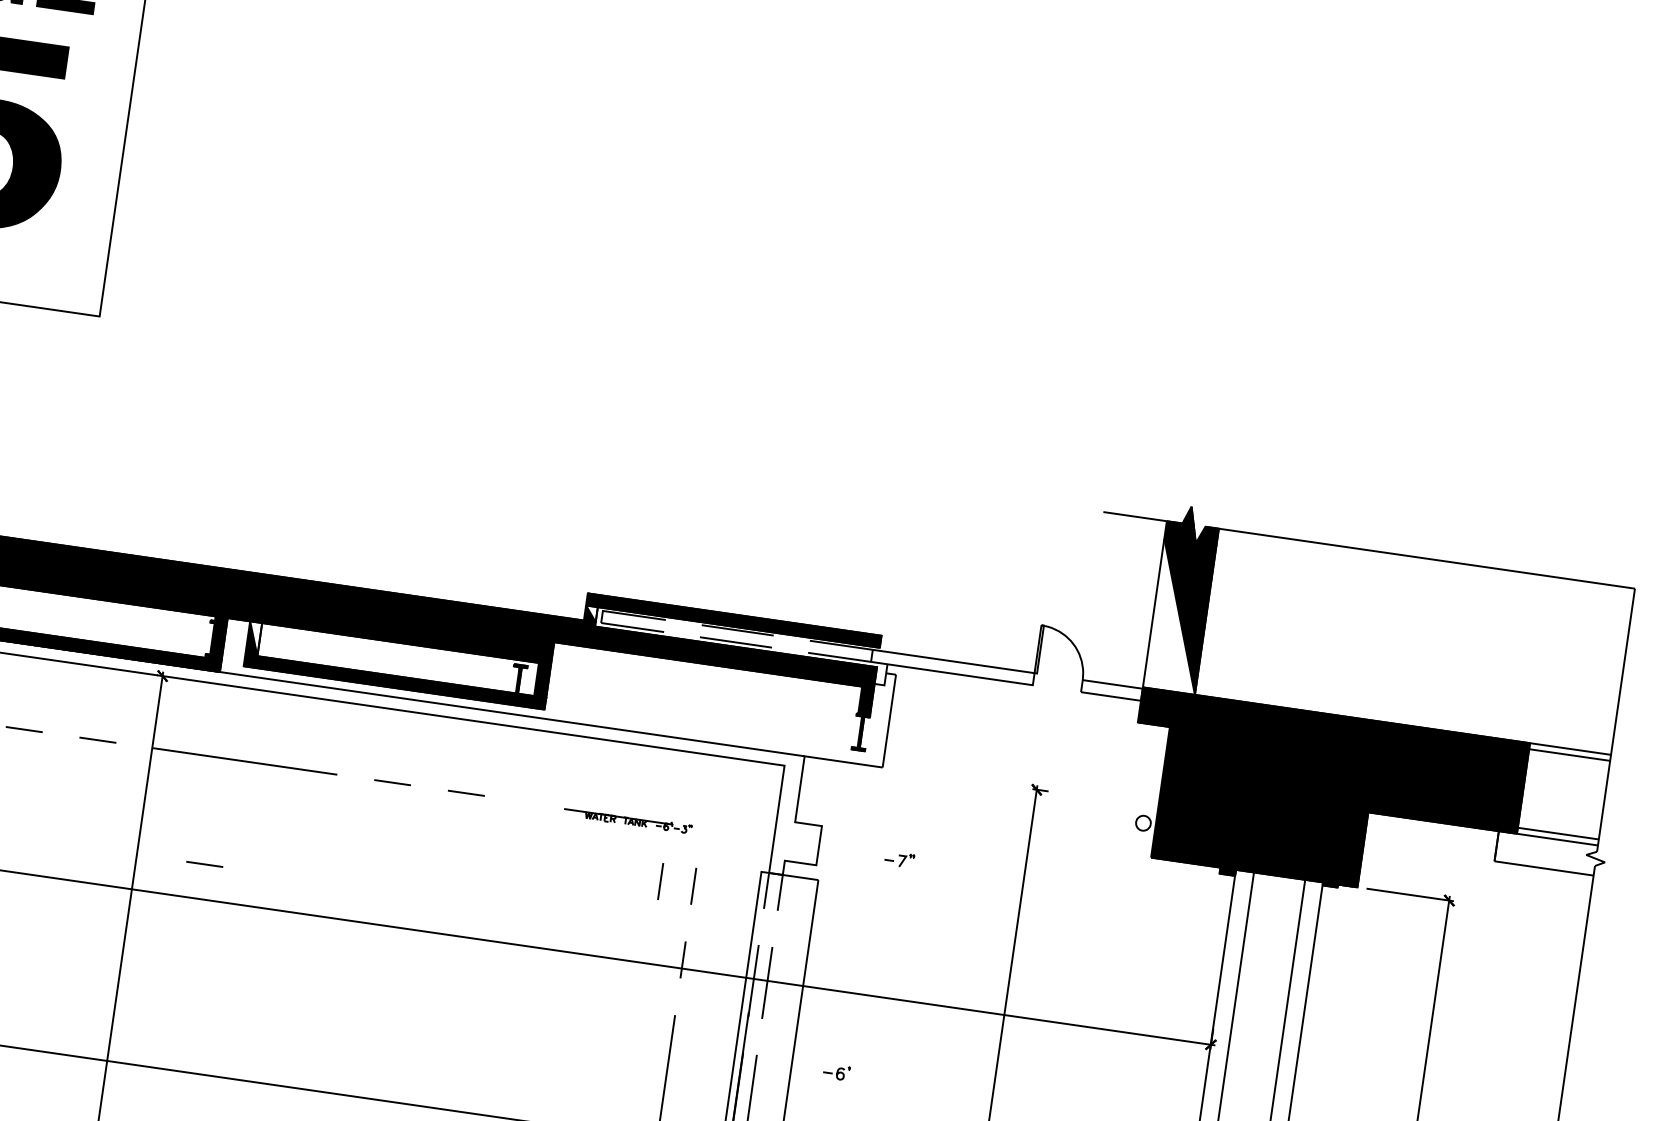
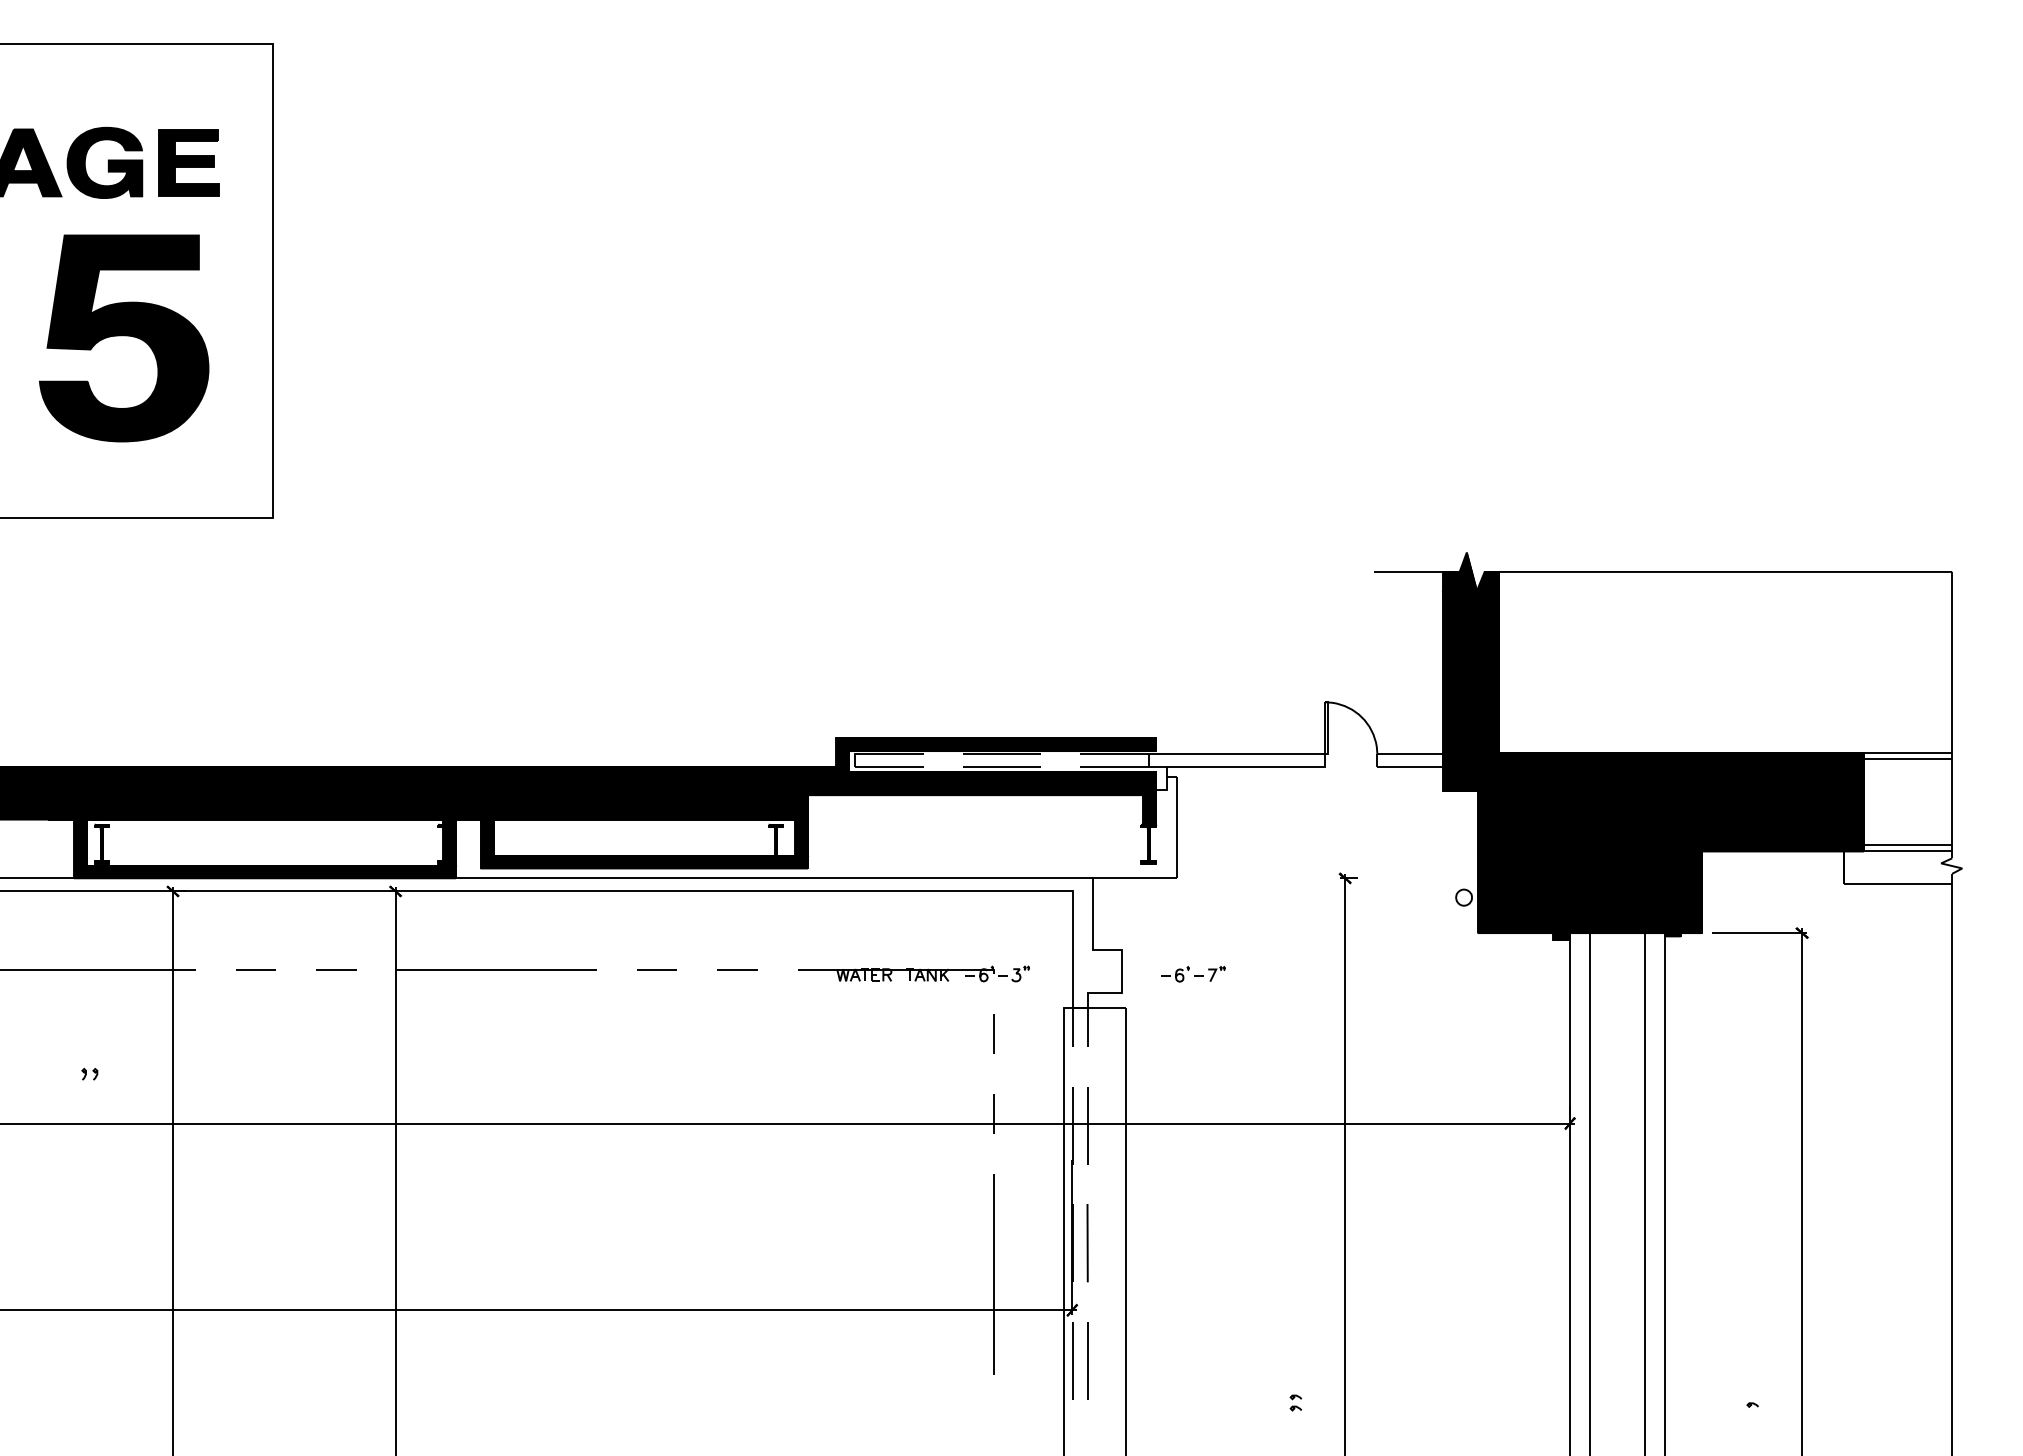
fill: (590, 614) -> (842, 759), added
fill: (1179, 616) -> (1470, 671), added
fill: (253, 638) -> (486, 837), added
part: (627, 820) -> (913, 973), size x1.67
line: (204, 864) -> (469, 1085), removed
line: (660, 880) -> (957, 1033), removed
part: (836, 1072) -> (1175, 974), moved

